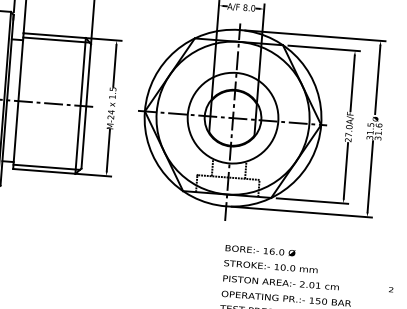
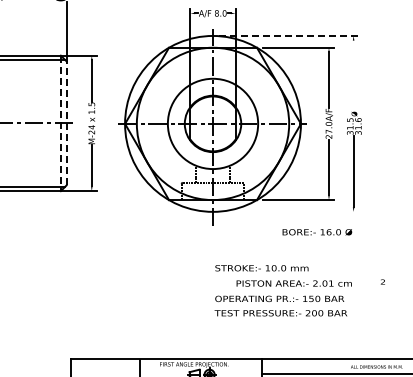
line: (315, 35) -> (288, 35), solid -> dashed
line: (377, 79) -> (353, 74), removed
line: (80, 105) -> (60, 123), solid -> dashed
line: (86, 105) -> (66, 122), solid -> dashed
line: (301, 211) -> (288, 211), removed
text: (260, 250) -> (317, 232), moved
text: (280, 282) -> (293, 283), moved

